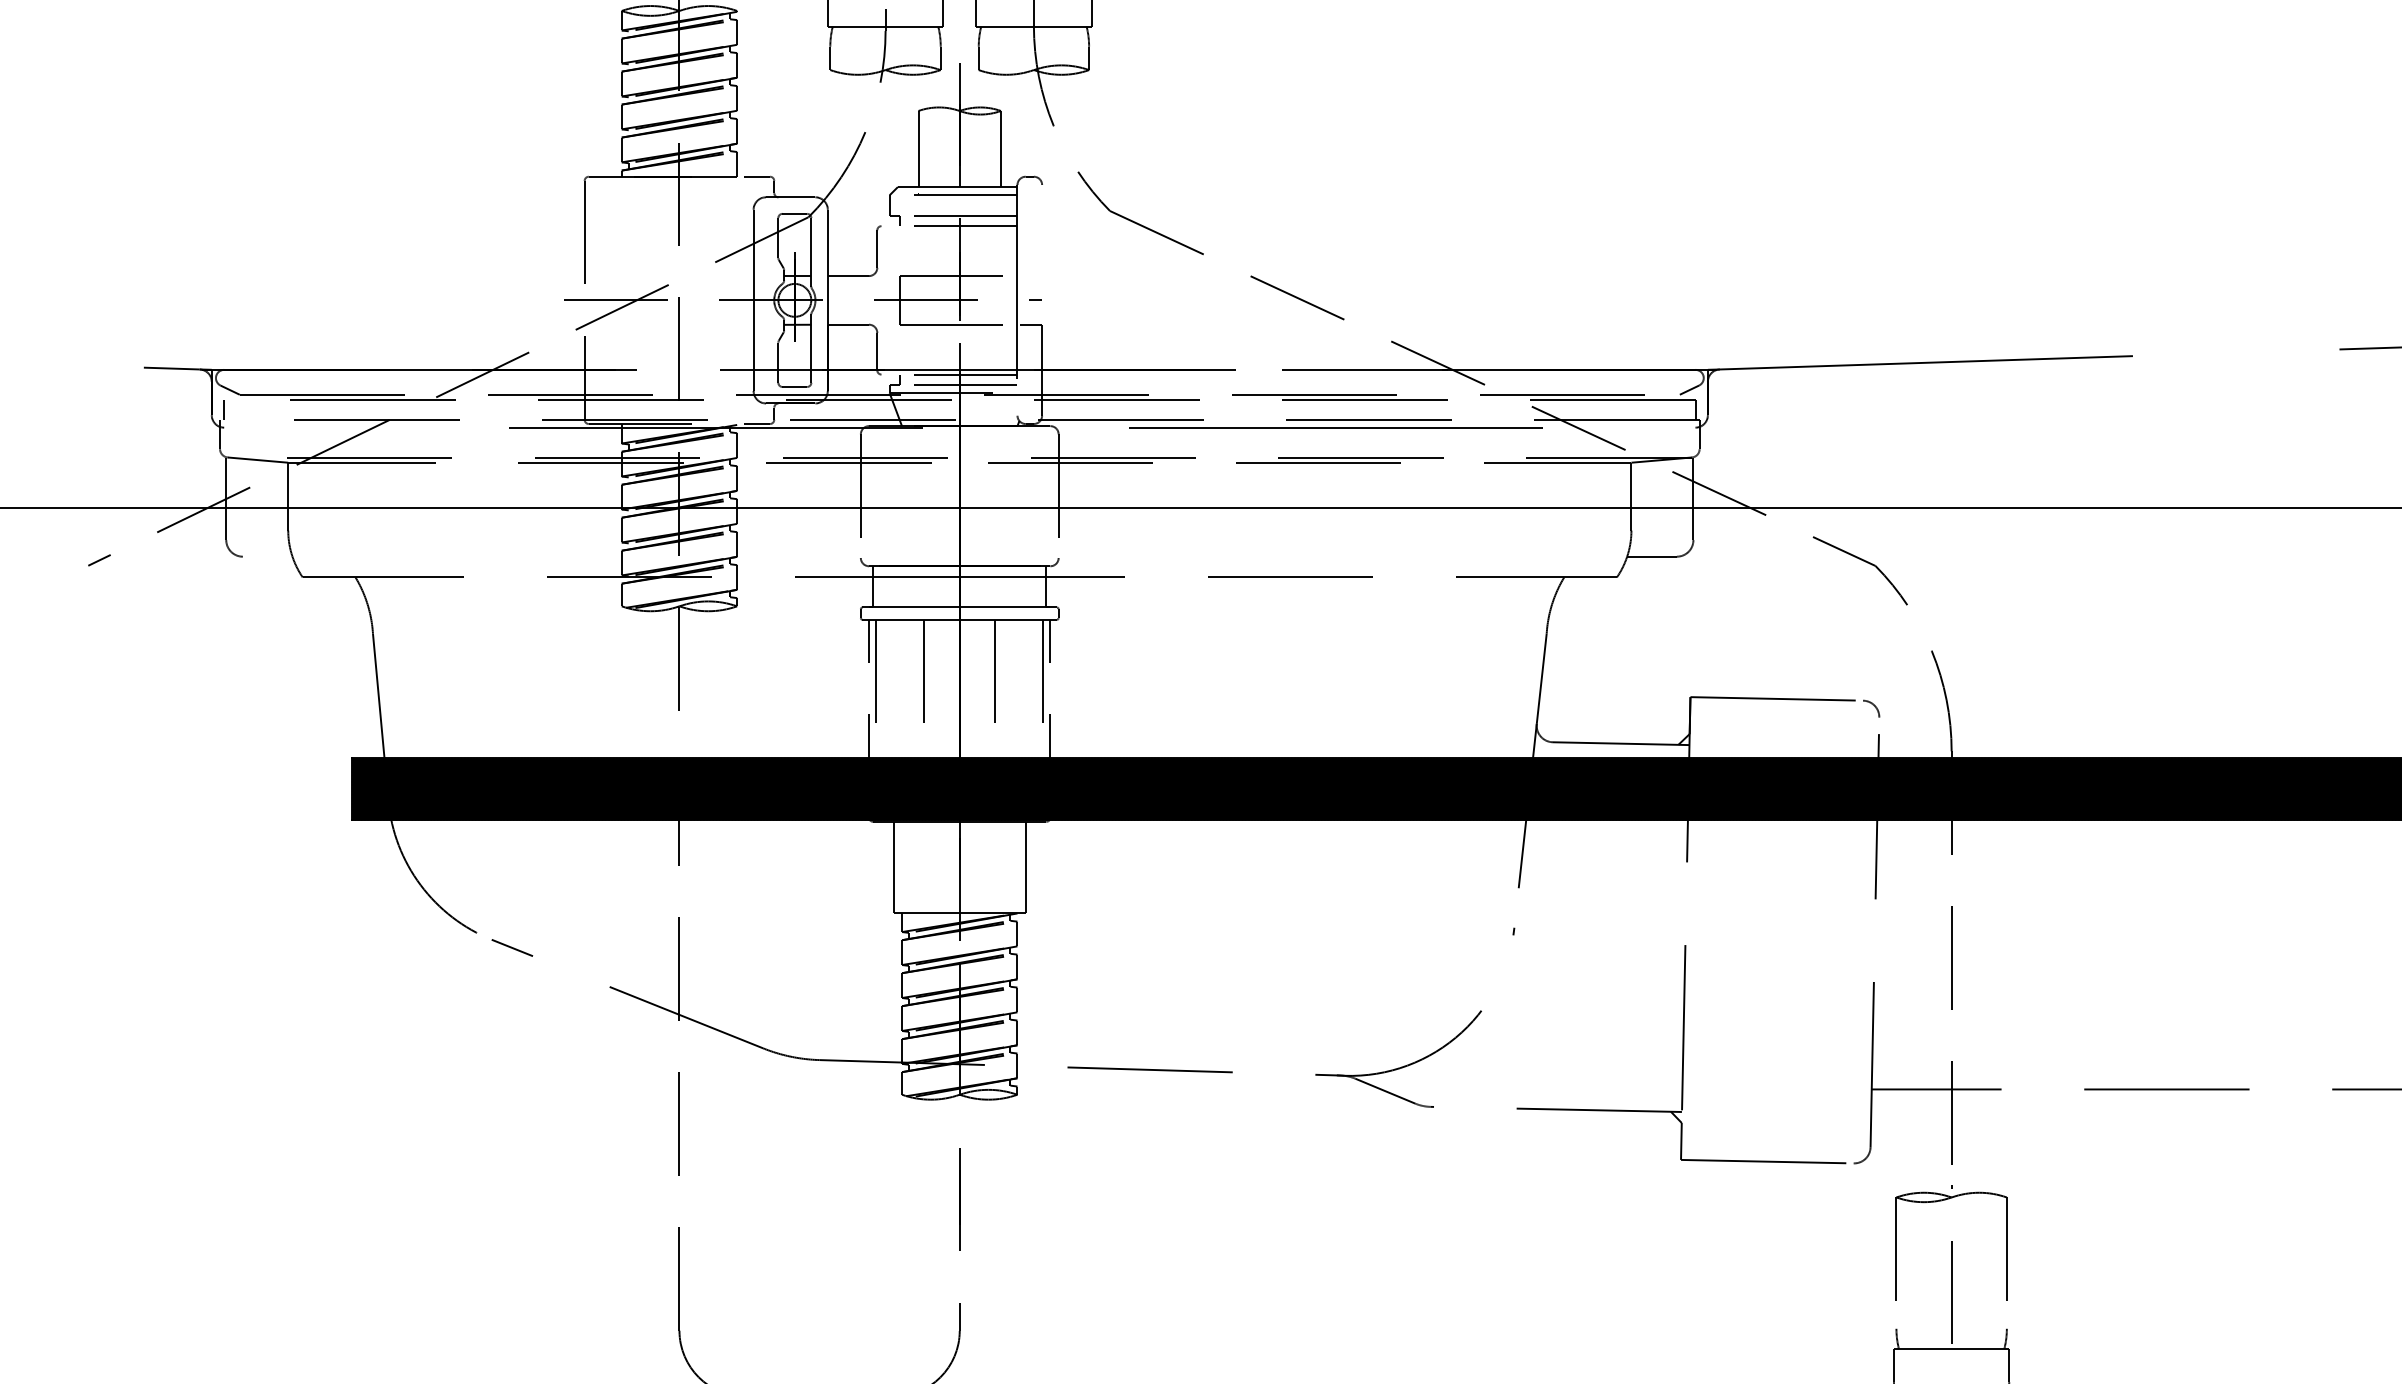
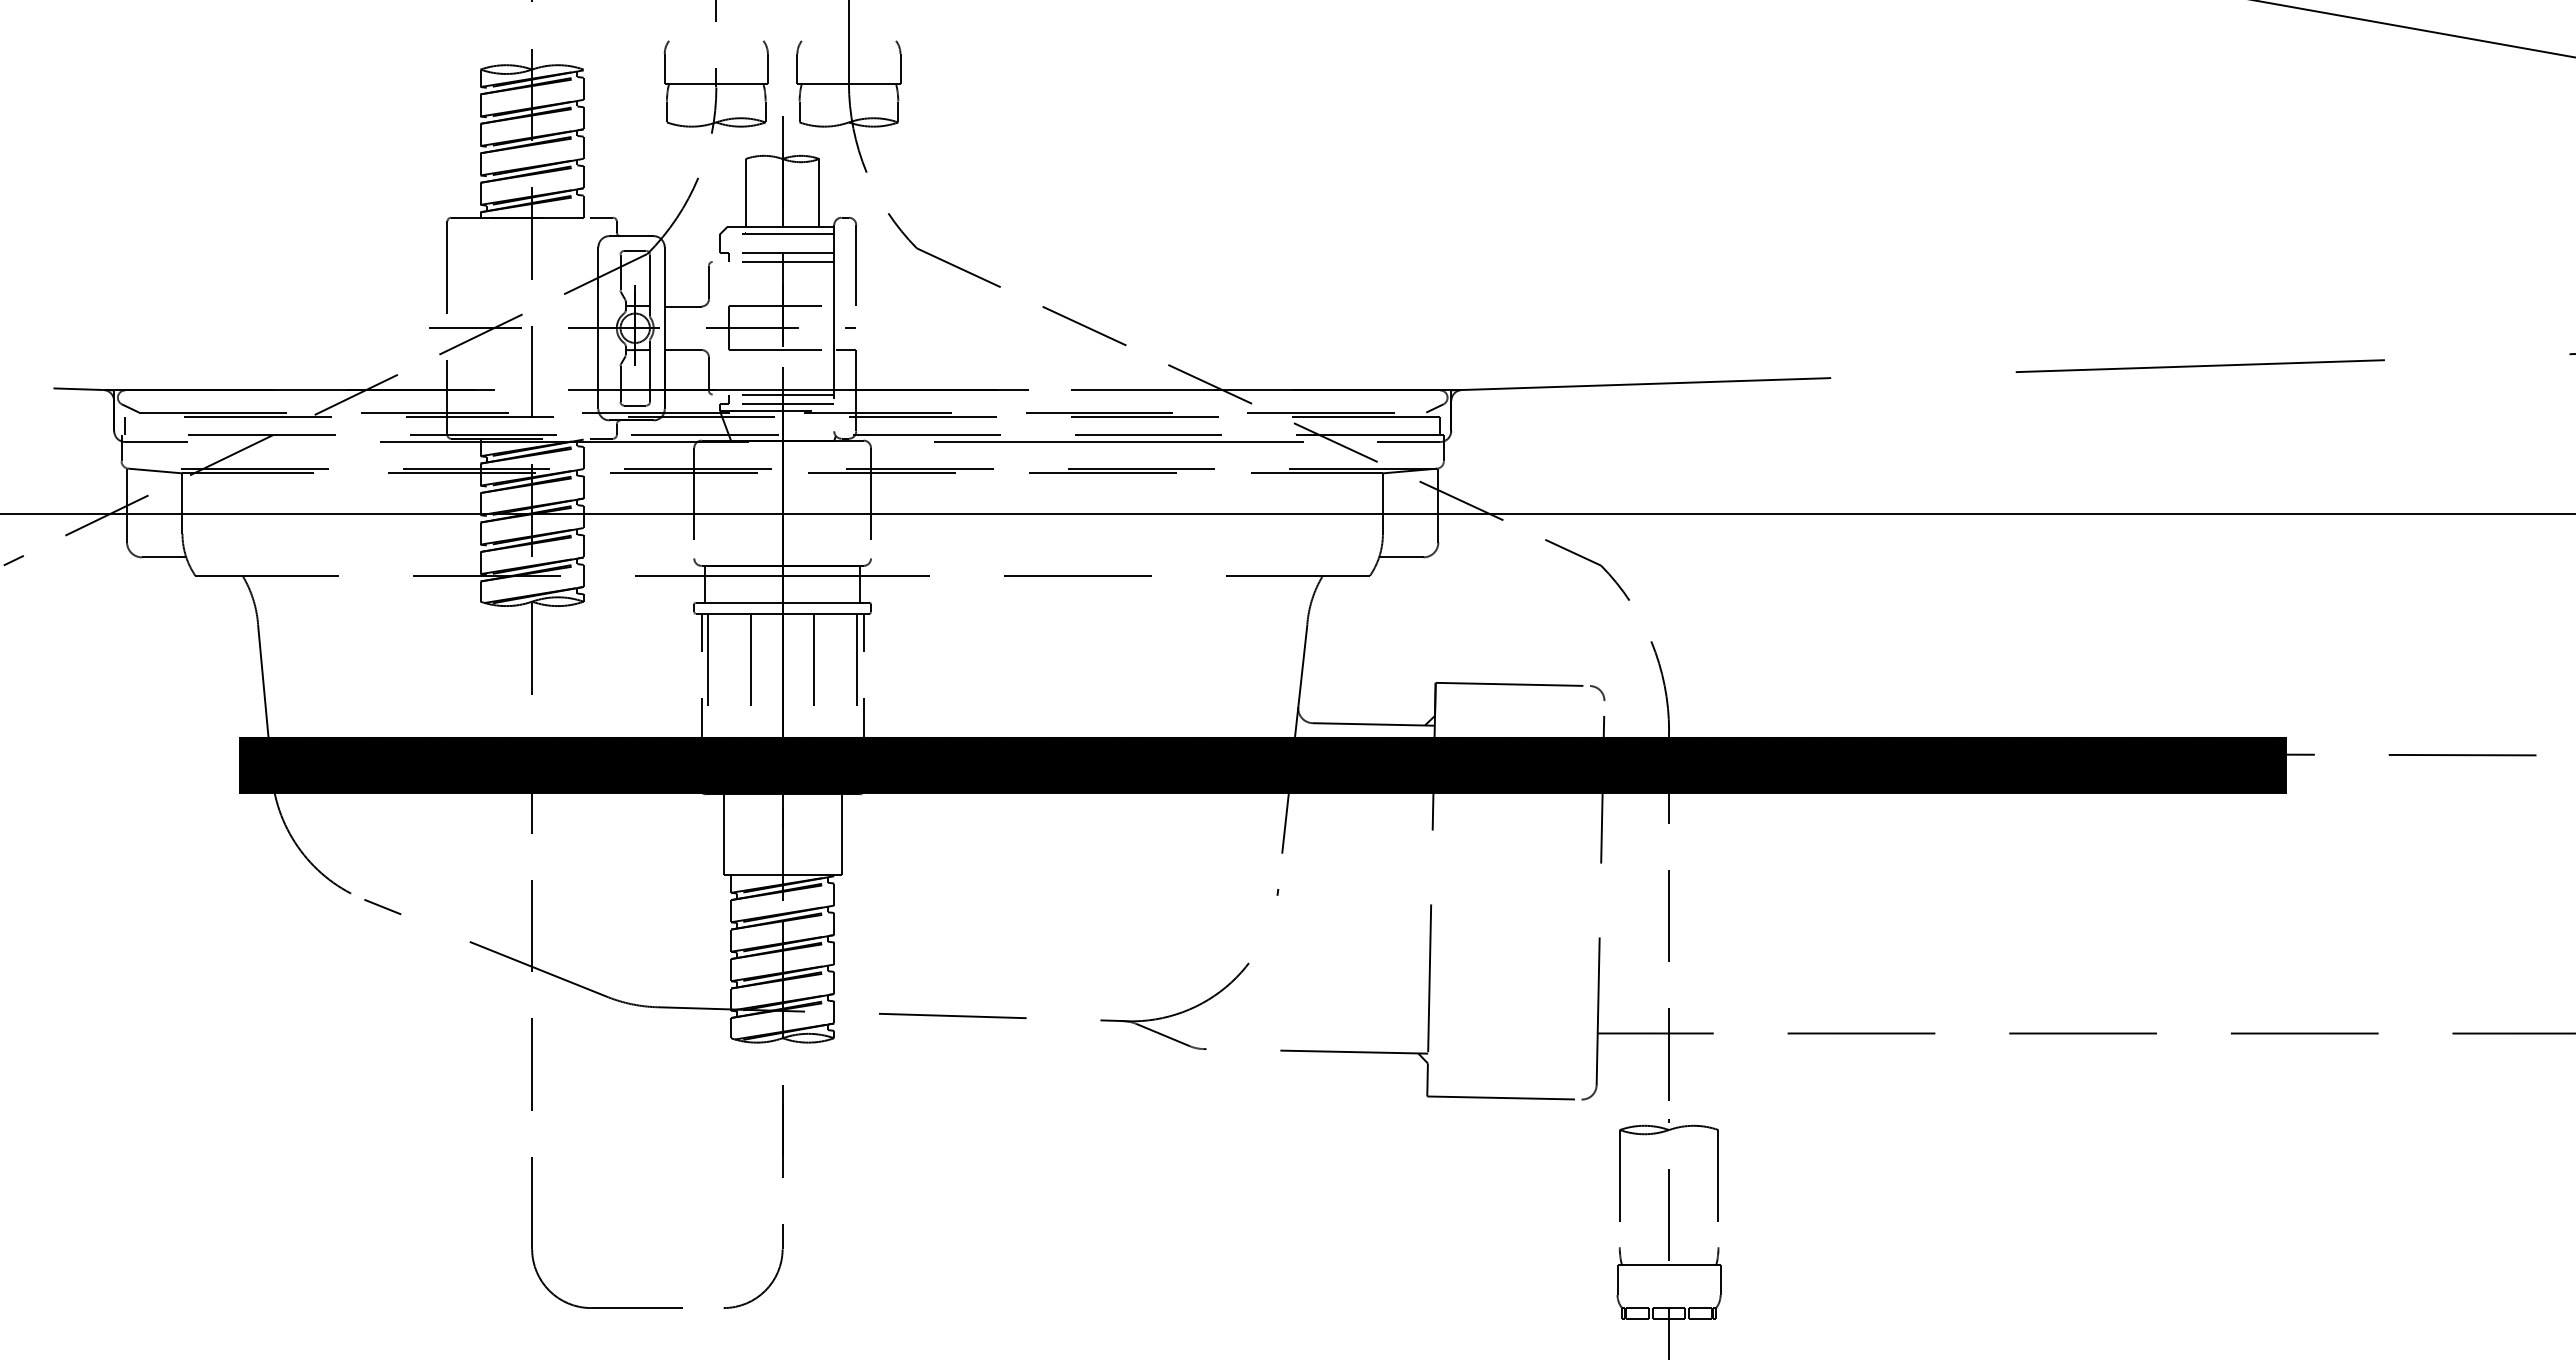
line: (1042, 230) -> (856, 265), added
line: (259, 428) -> (156, 442), added
line: (1660, 428) -> (1408, 442), added
line: (266, 556) -> (163, 557), added

